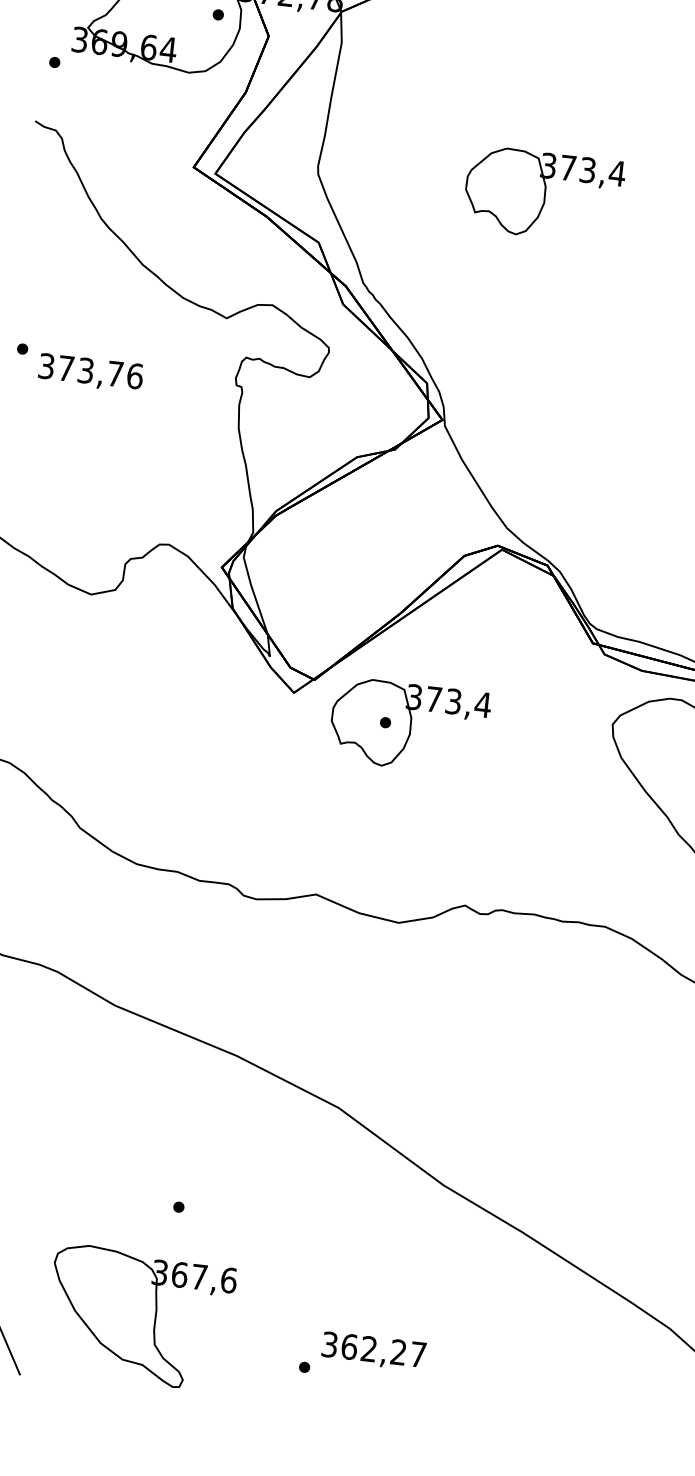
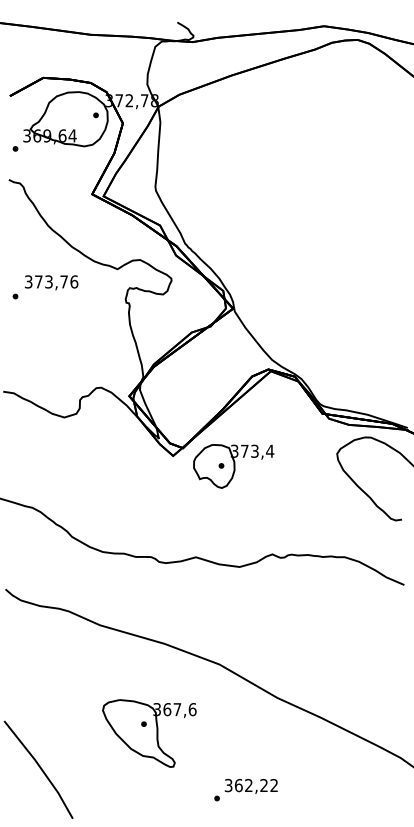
part: (542, 195) -> (271, 188), removed
text: (90, 372) -> (51, 282), moved
part: (139, 1317) -> (149, 733), moved
text: (416, 1354) -> (273, 785), 362,27 -> 362,22

